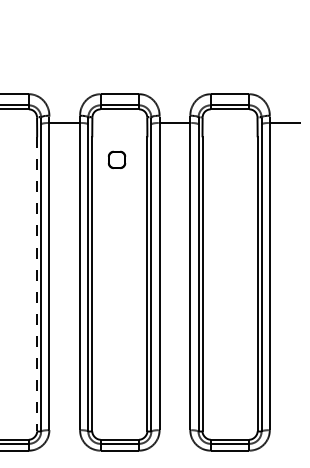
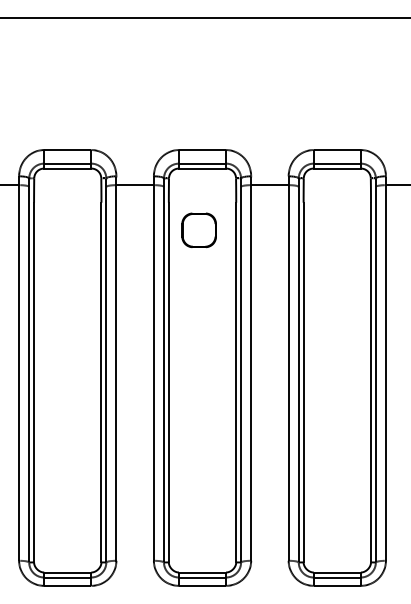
part: (116, 160) -> (198, 230), size x1.67
line: (37, 284) -> (101, 382), dashed -> solid

